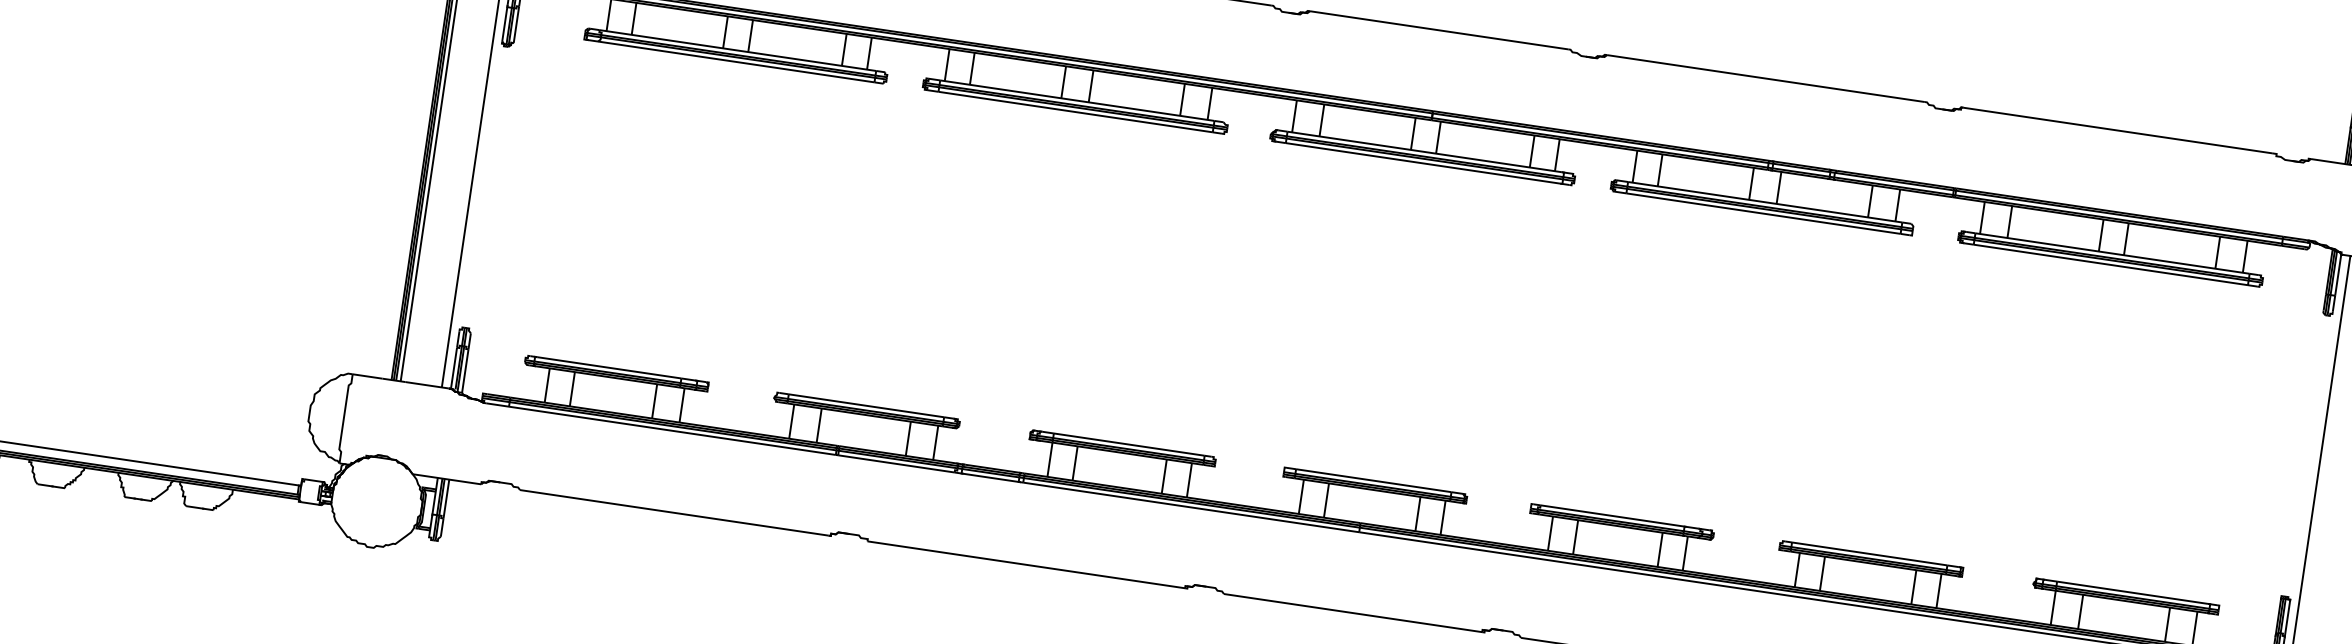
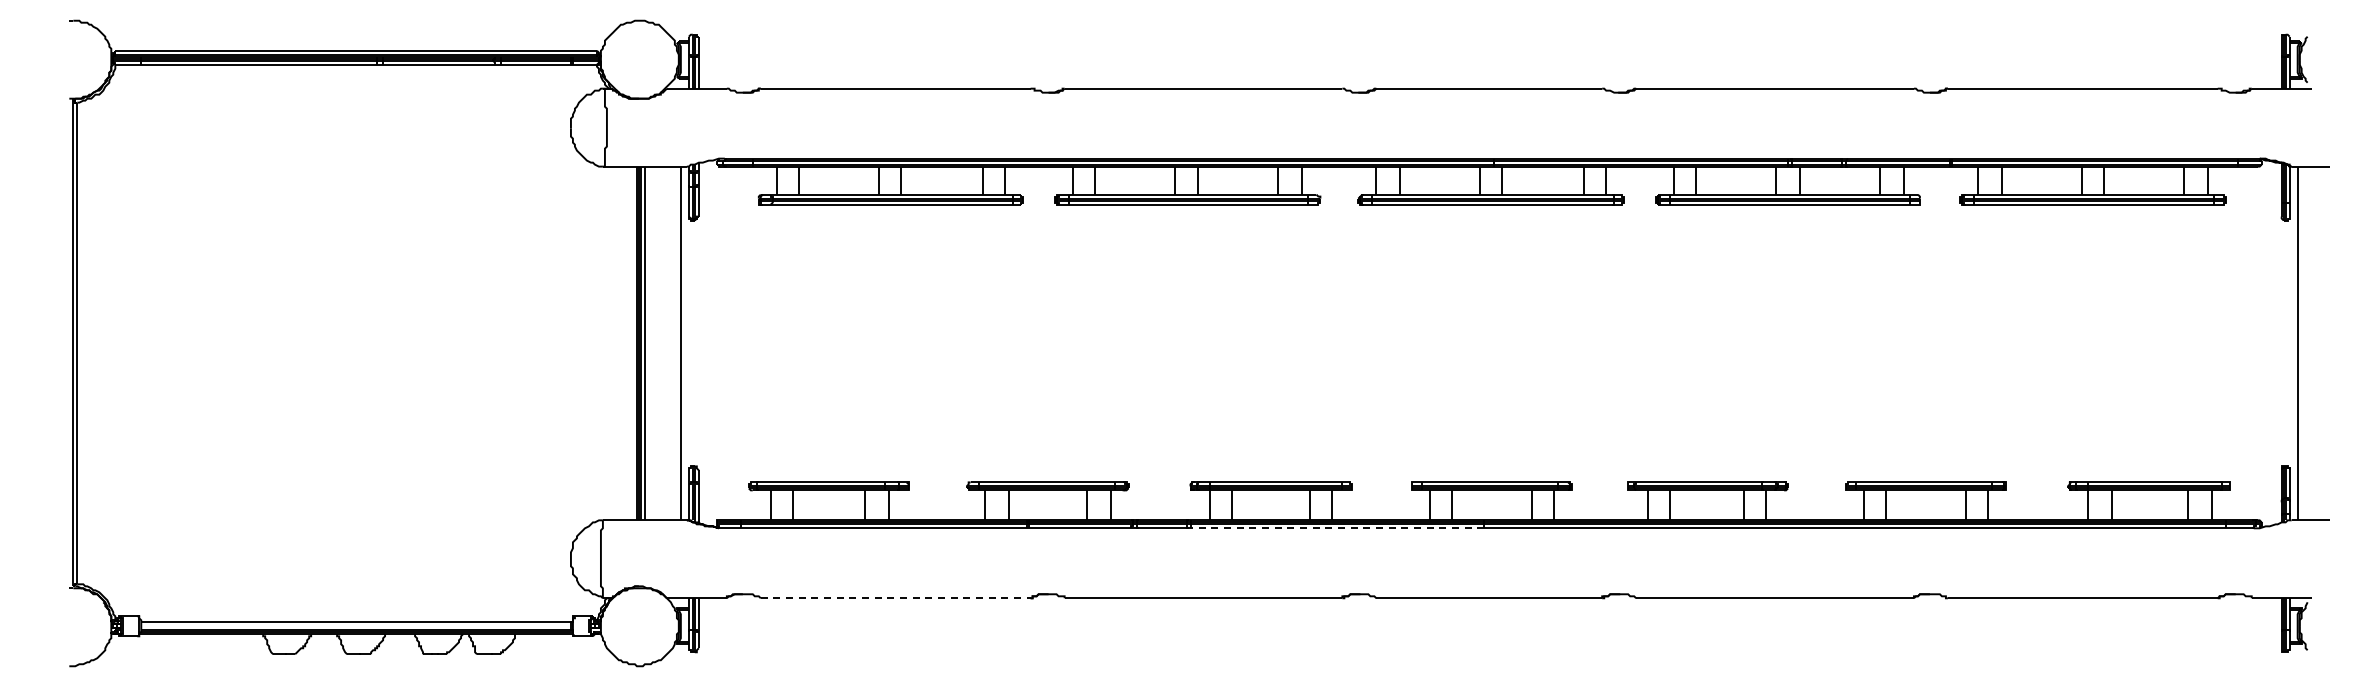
line: (1191, 507) -> (1337, 528), solid -> dashed
line: (674, 513) -> (895, 598), solid -> dashed

